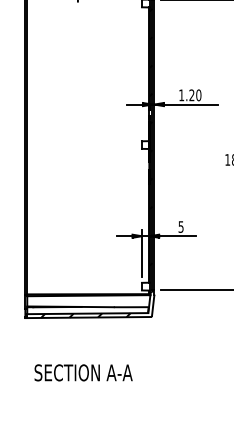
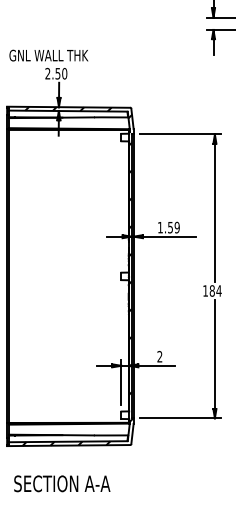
text: (194, 95) -> (173, 227), 1.20 -> 1.59
text: (180, 226) -> (159, 356), 5 -> 2
text: (83, 372) -> (62, 483), moved

